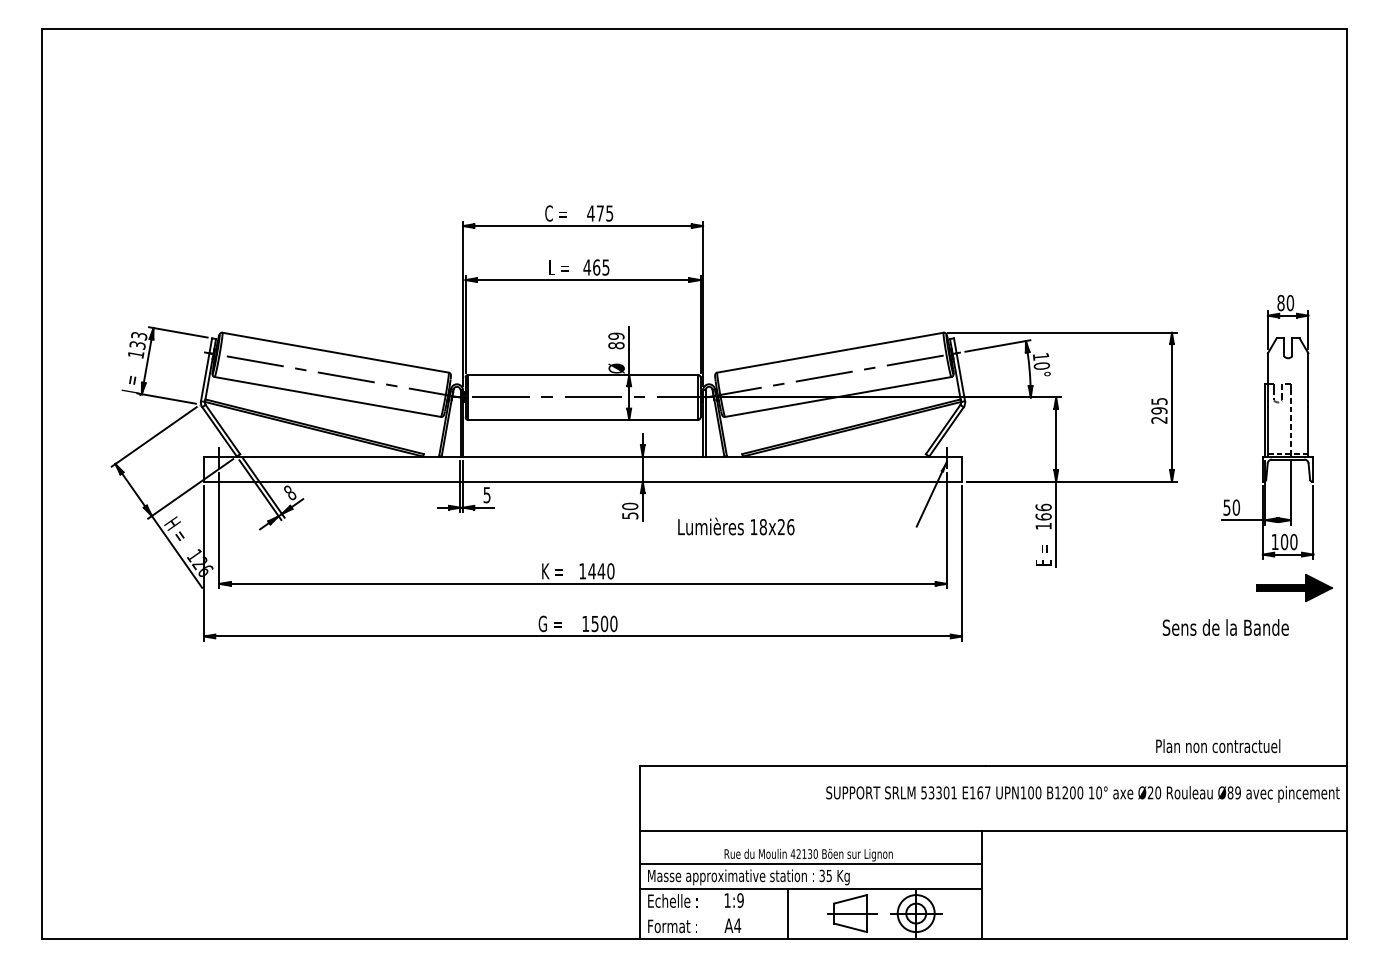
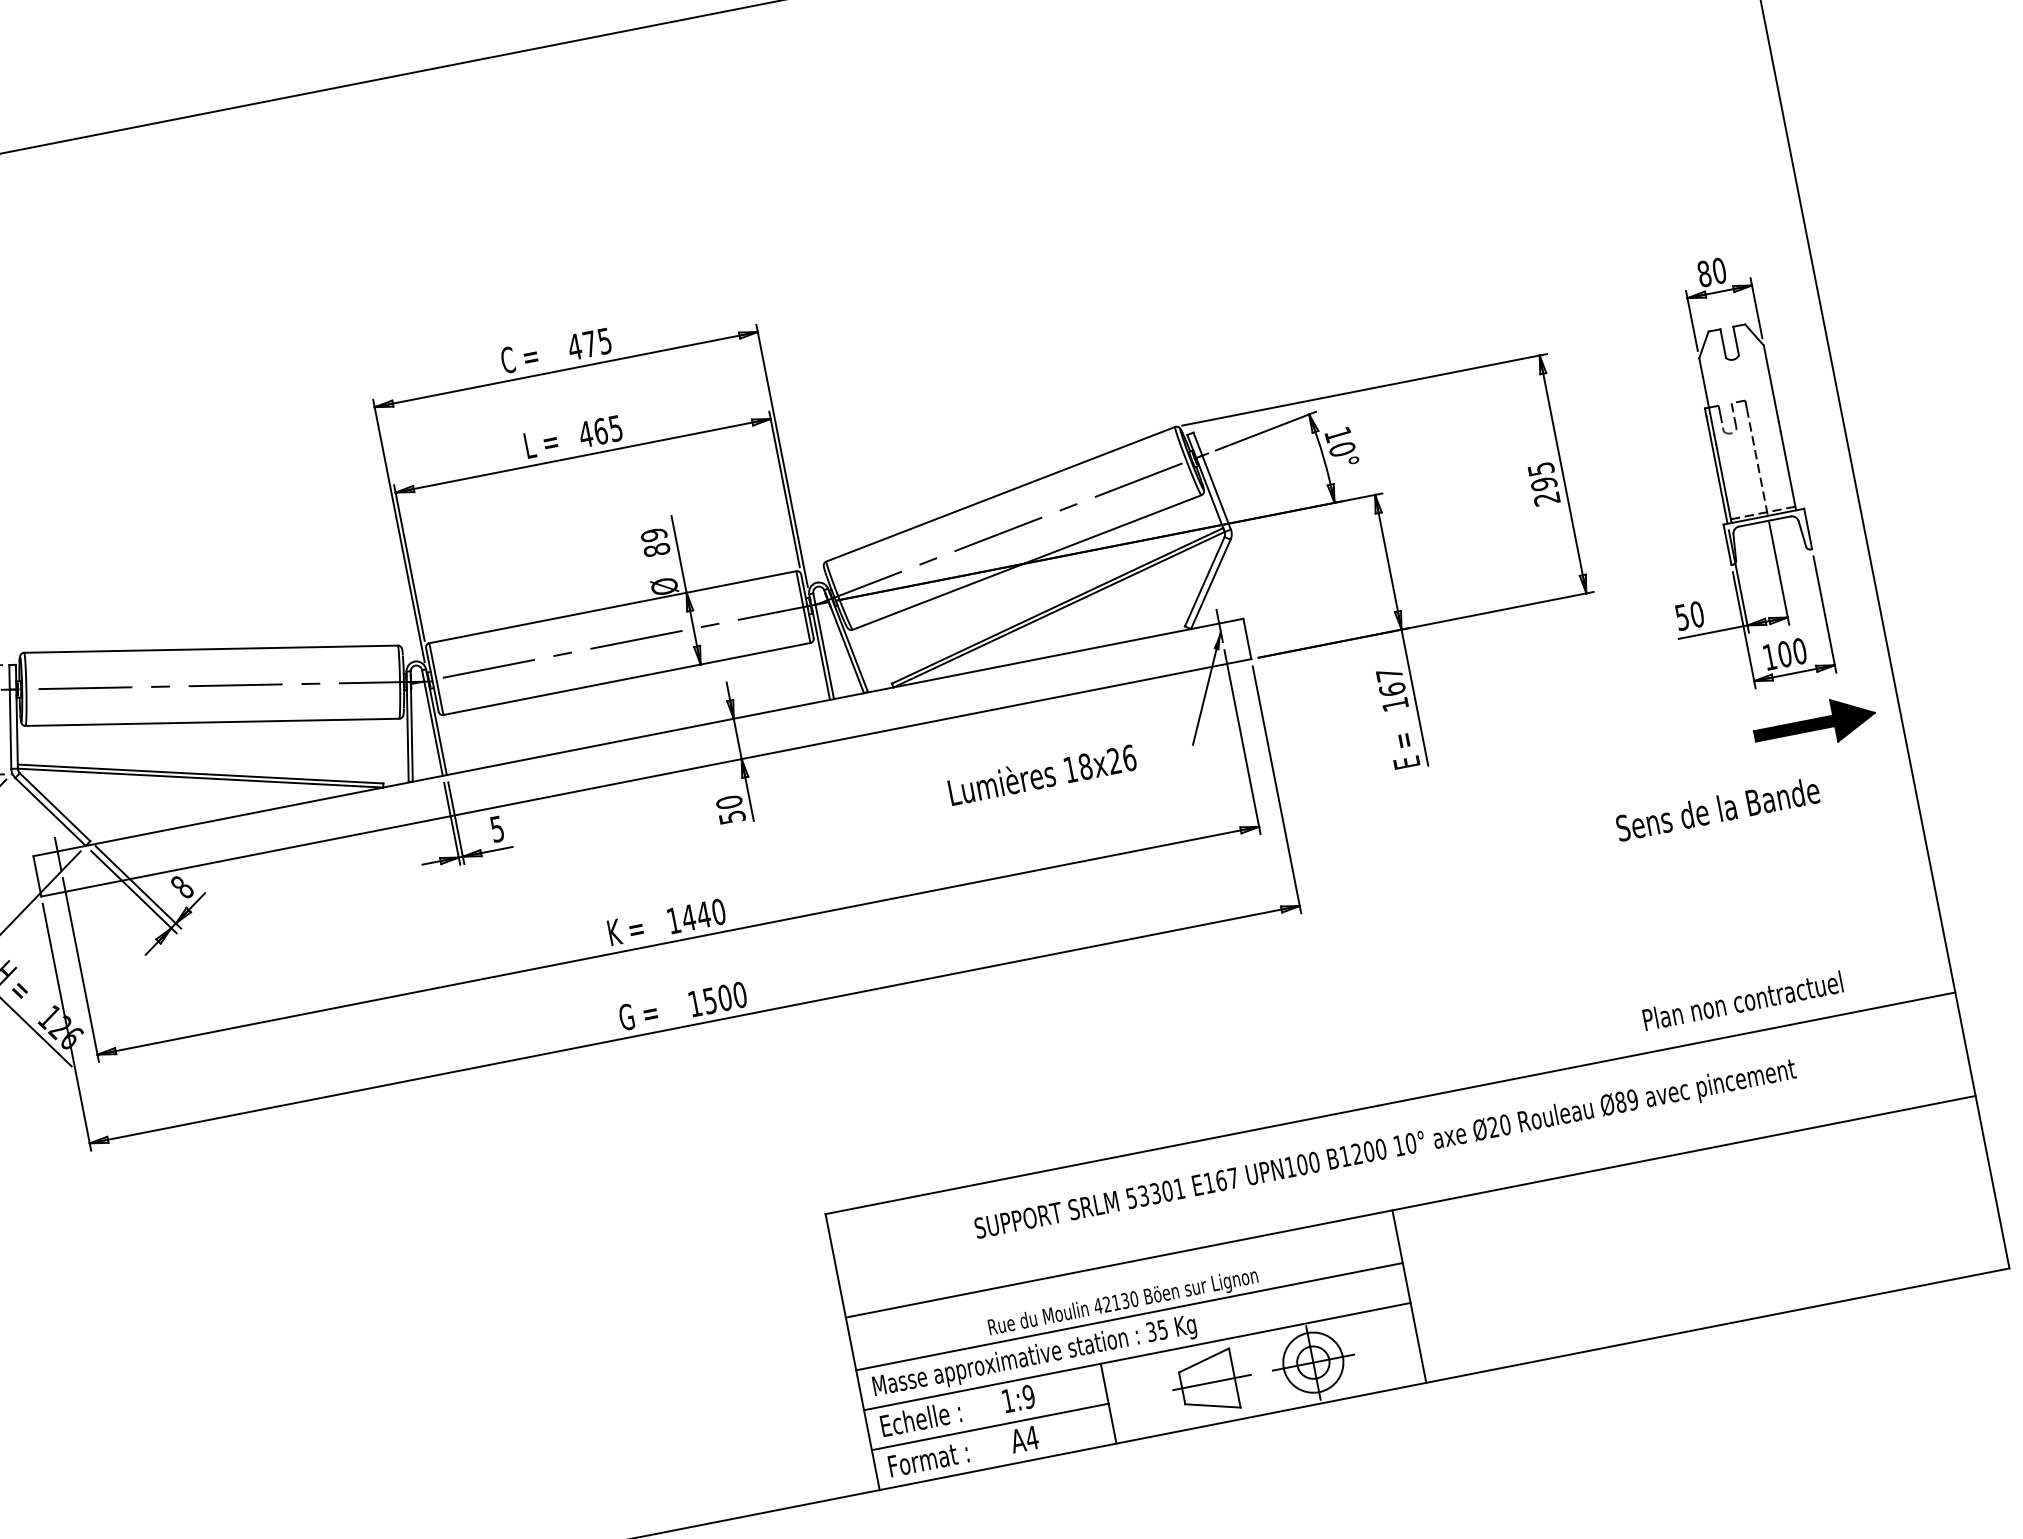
text: (1043, 507) -> (1389, 674), 166 -> 167
text: (736, 526) -> (1042, 774), moved
text: (1082, 794) -> (1385, 1151), moved
line: (713, 914) -> (990, 1427), added

